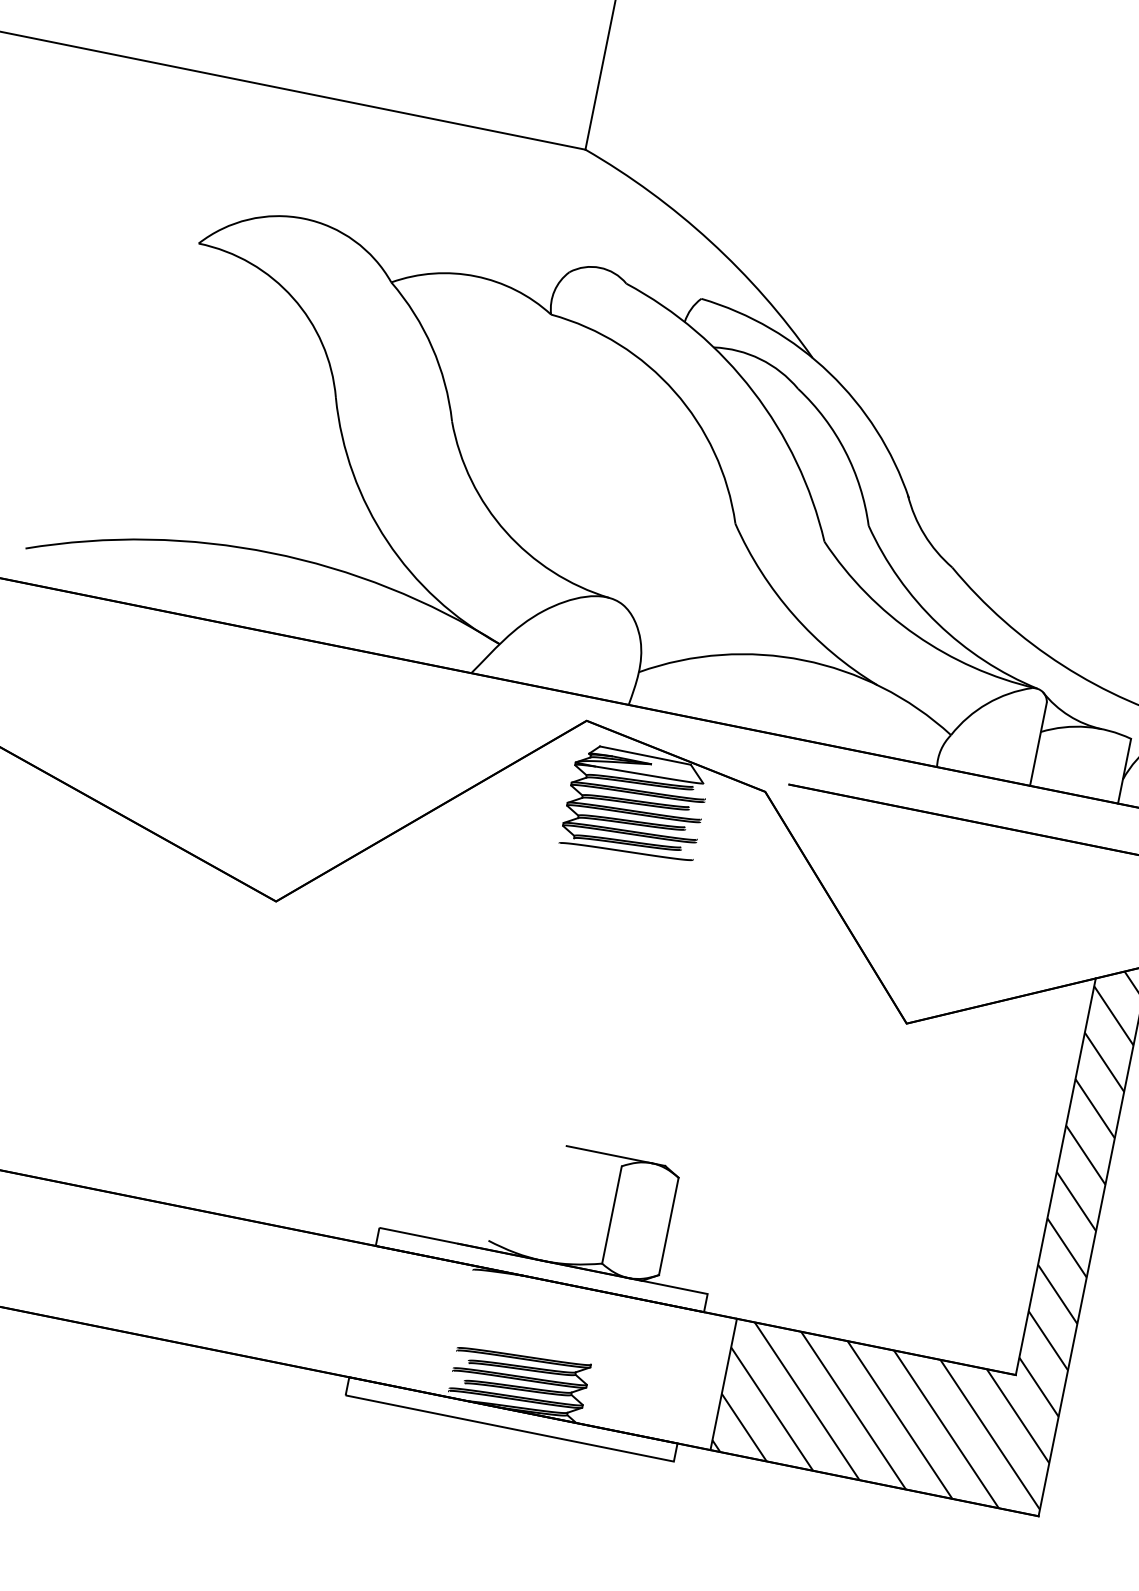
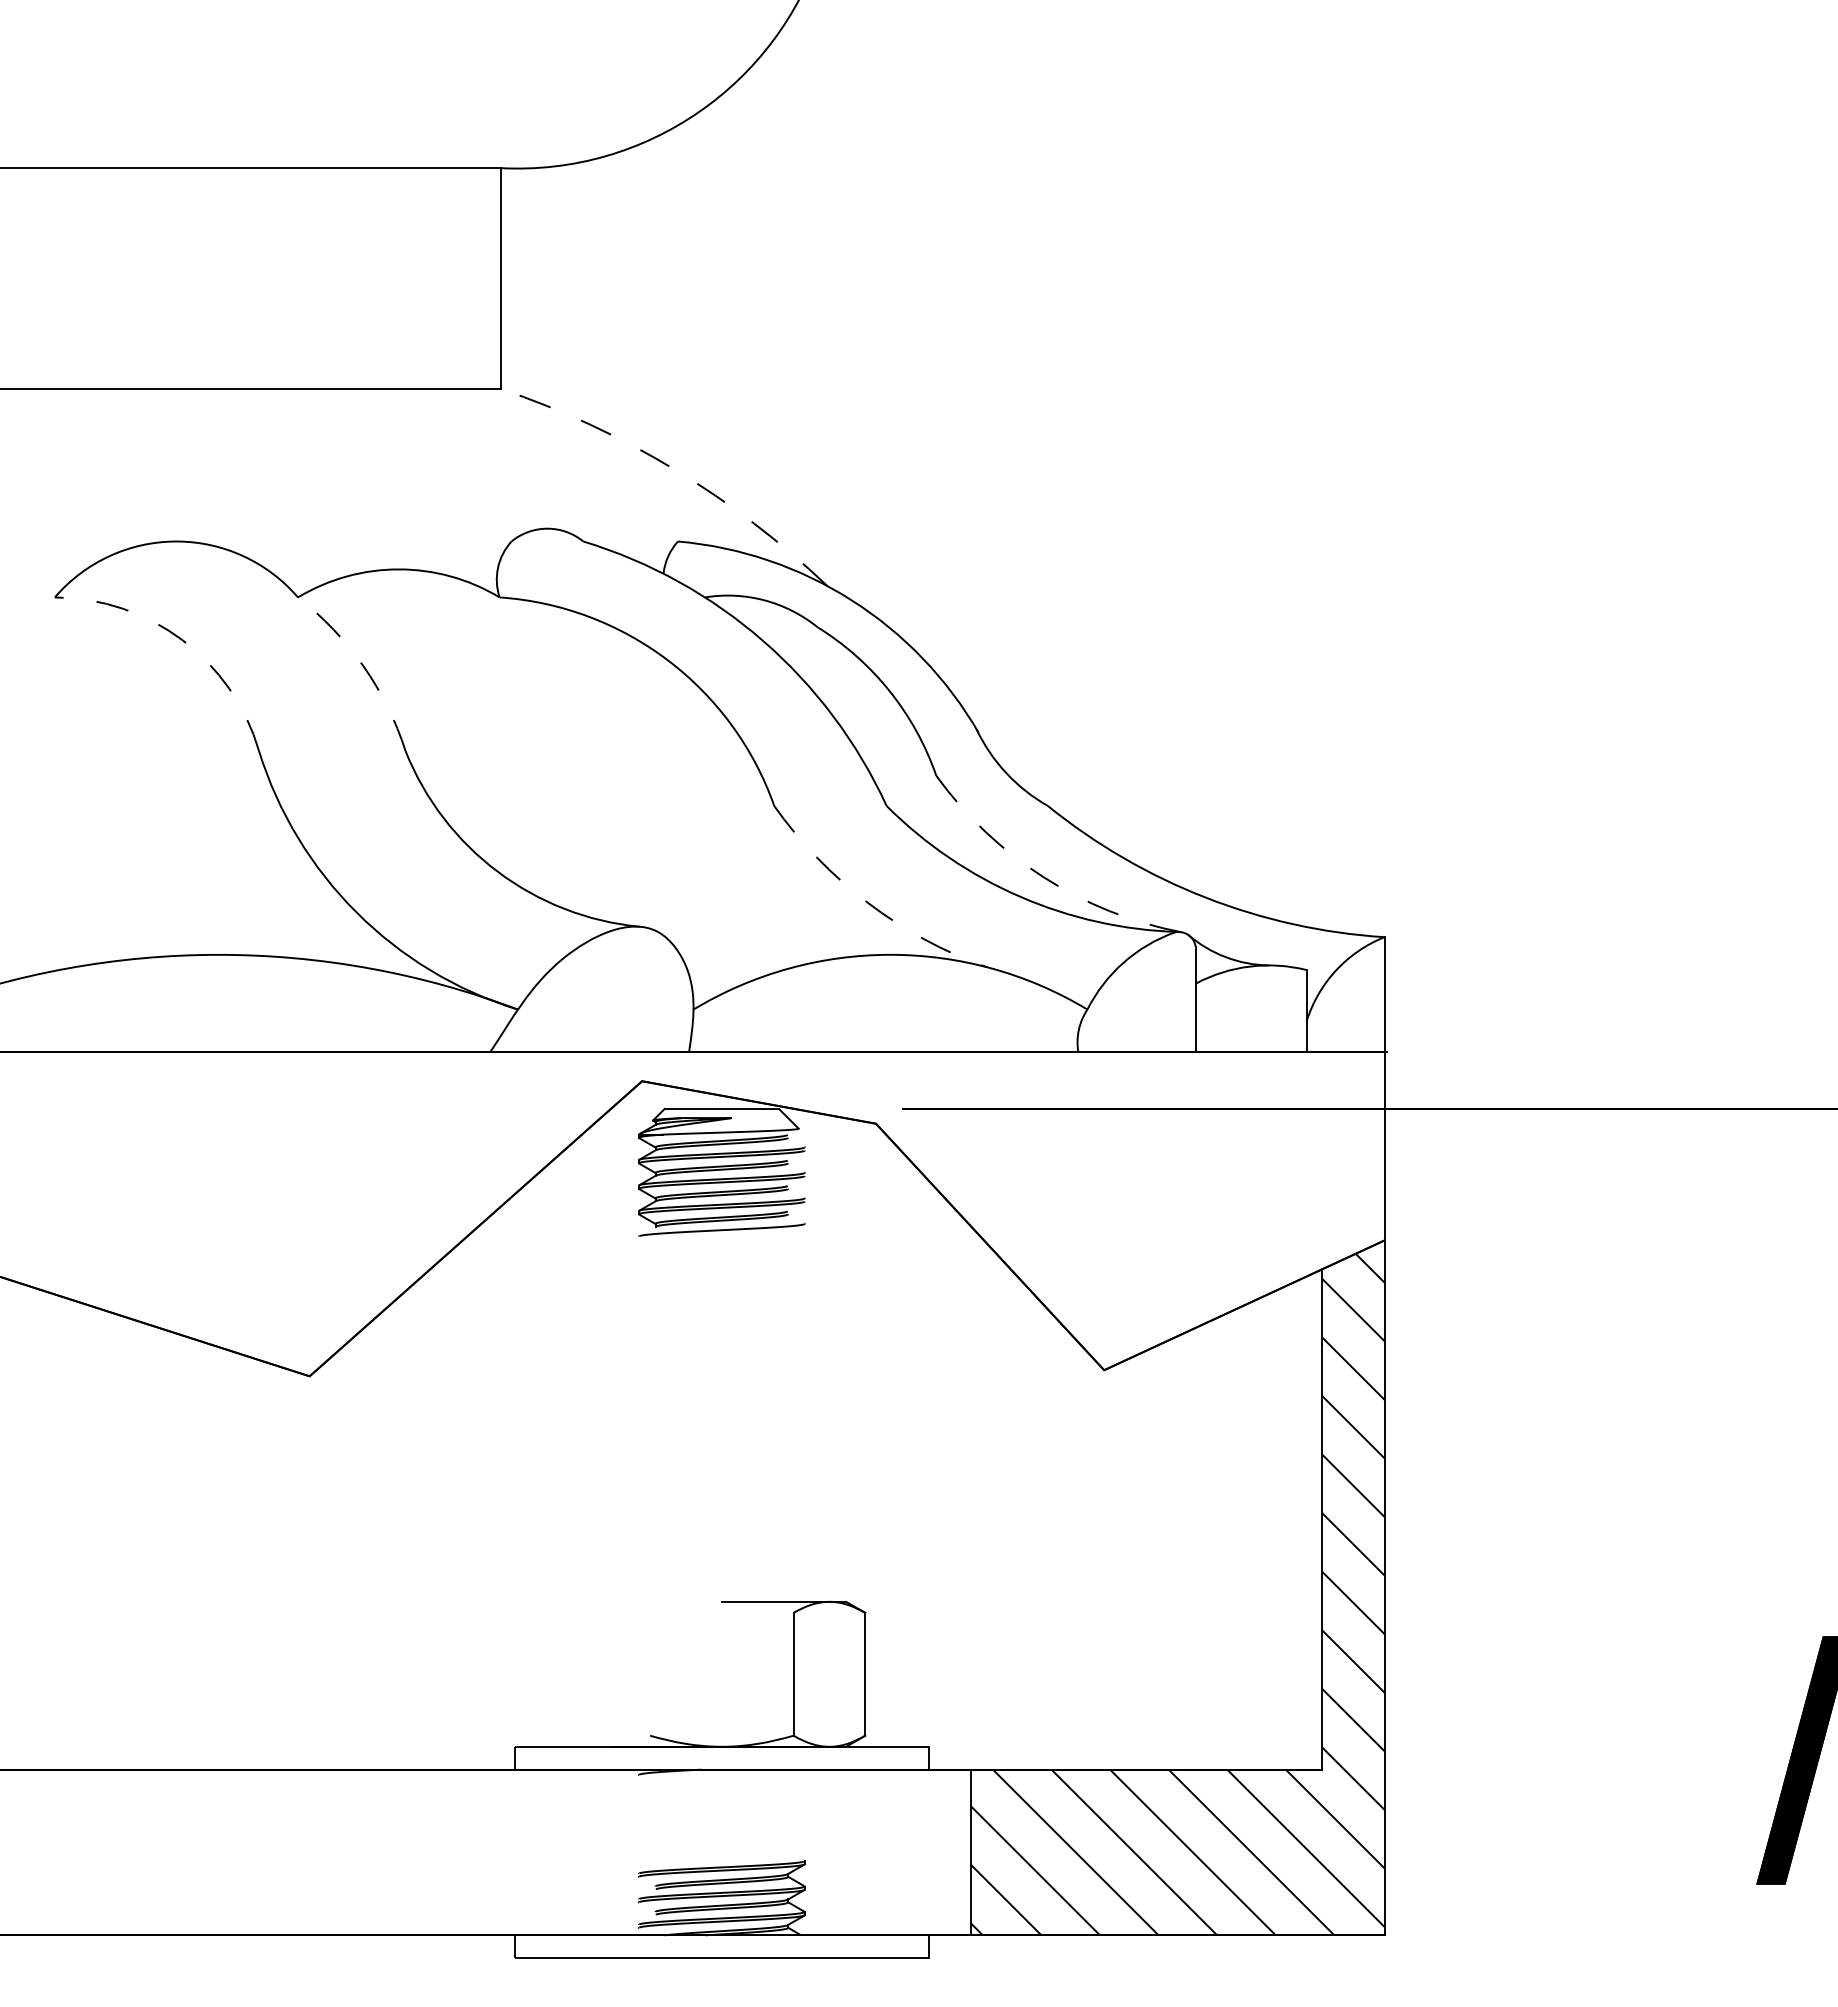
arc: (710, 241) -> (674, 469), solid -> dashed
arc: (292, 298) -> (182, 640), solid -> dashed
arc: (432, 347) -> (363, 666), solid -> dashed
arc: (793, 615) -> (867, 902), solid -> dashed
arc: (937, 623) -> (1043, 877), solid -> dashed

